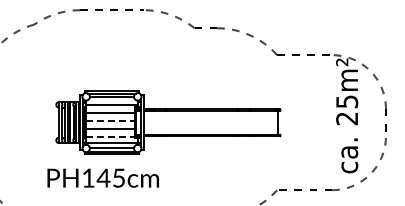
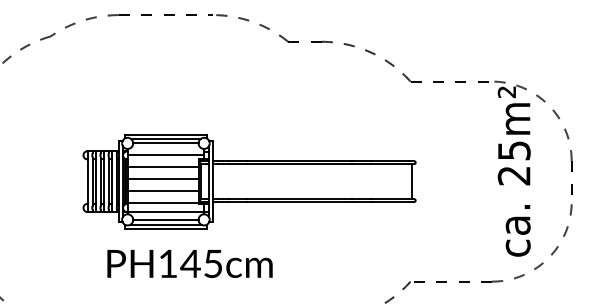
line: (110, 121) -> (163, 179), dashed -> solid
line: (110, 137) -> (163, 203), dashed -> solid
text: (102, 177) -> (188, 262), moved

